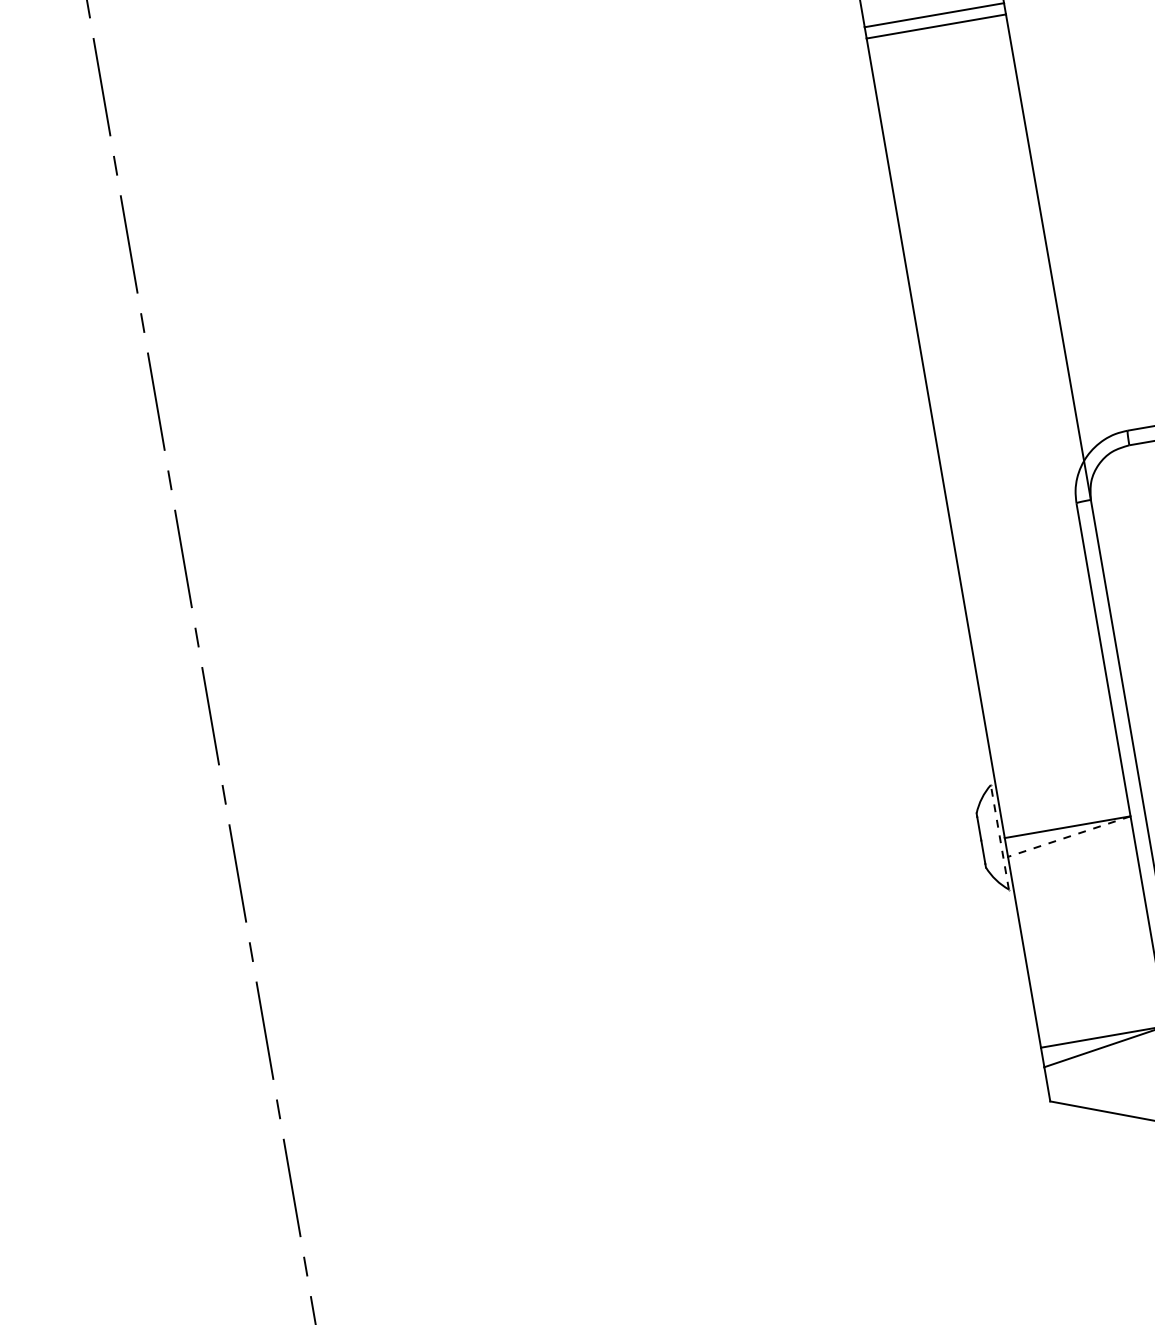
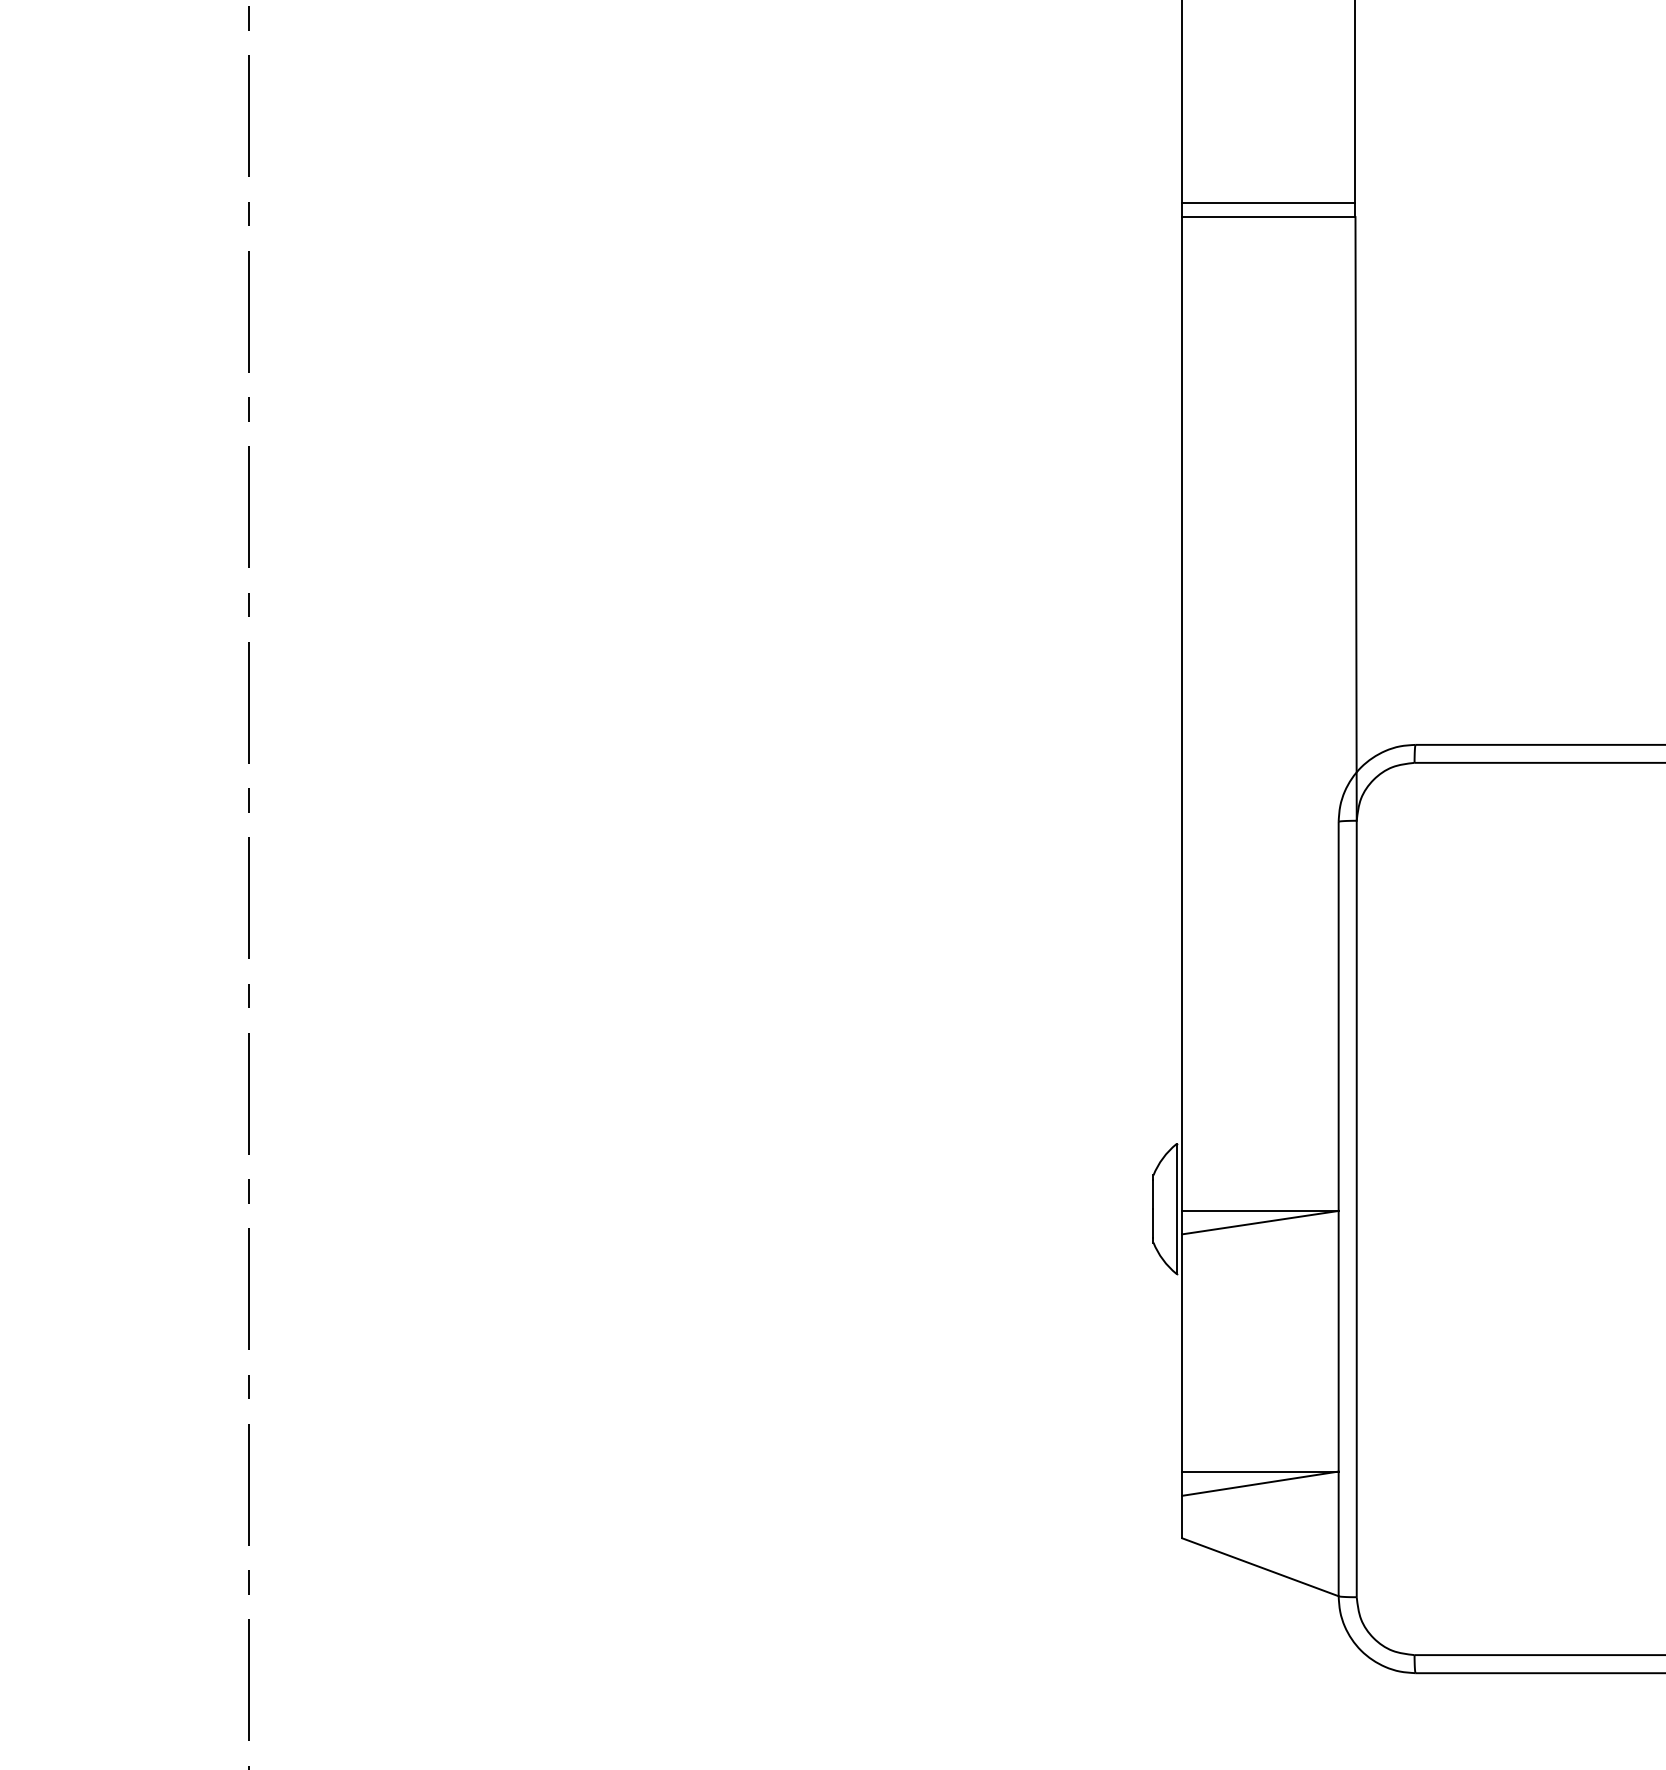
line: (1069, 836) -> (1260, 1222), dashed -> solid
line: (999, 837) -> (1176, 1209), dashed -> solid

